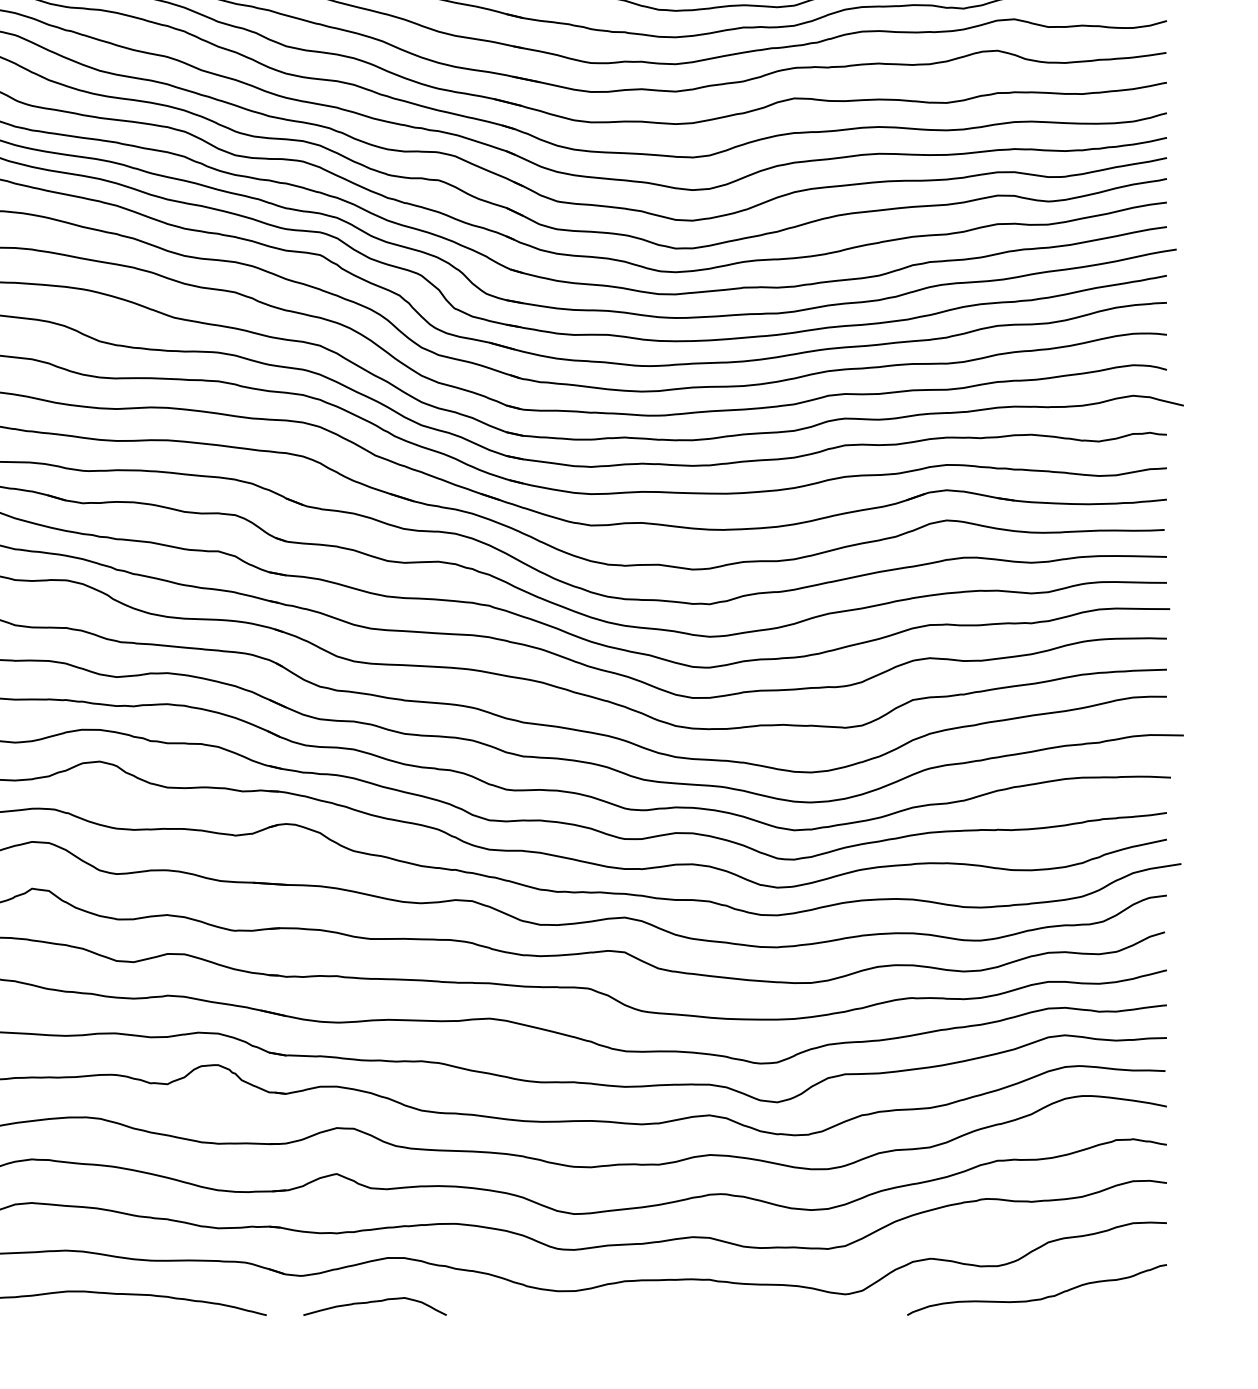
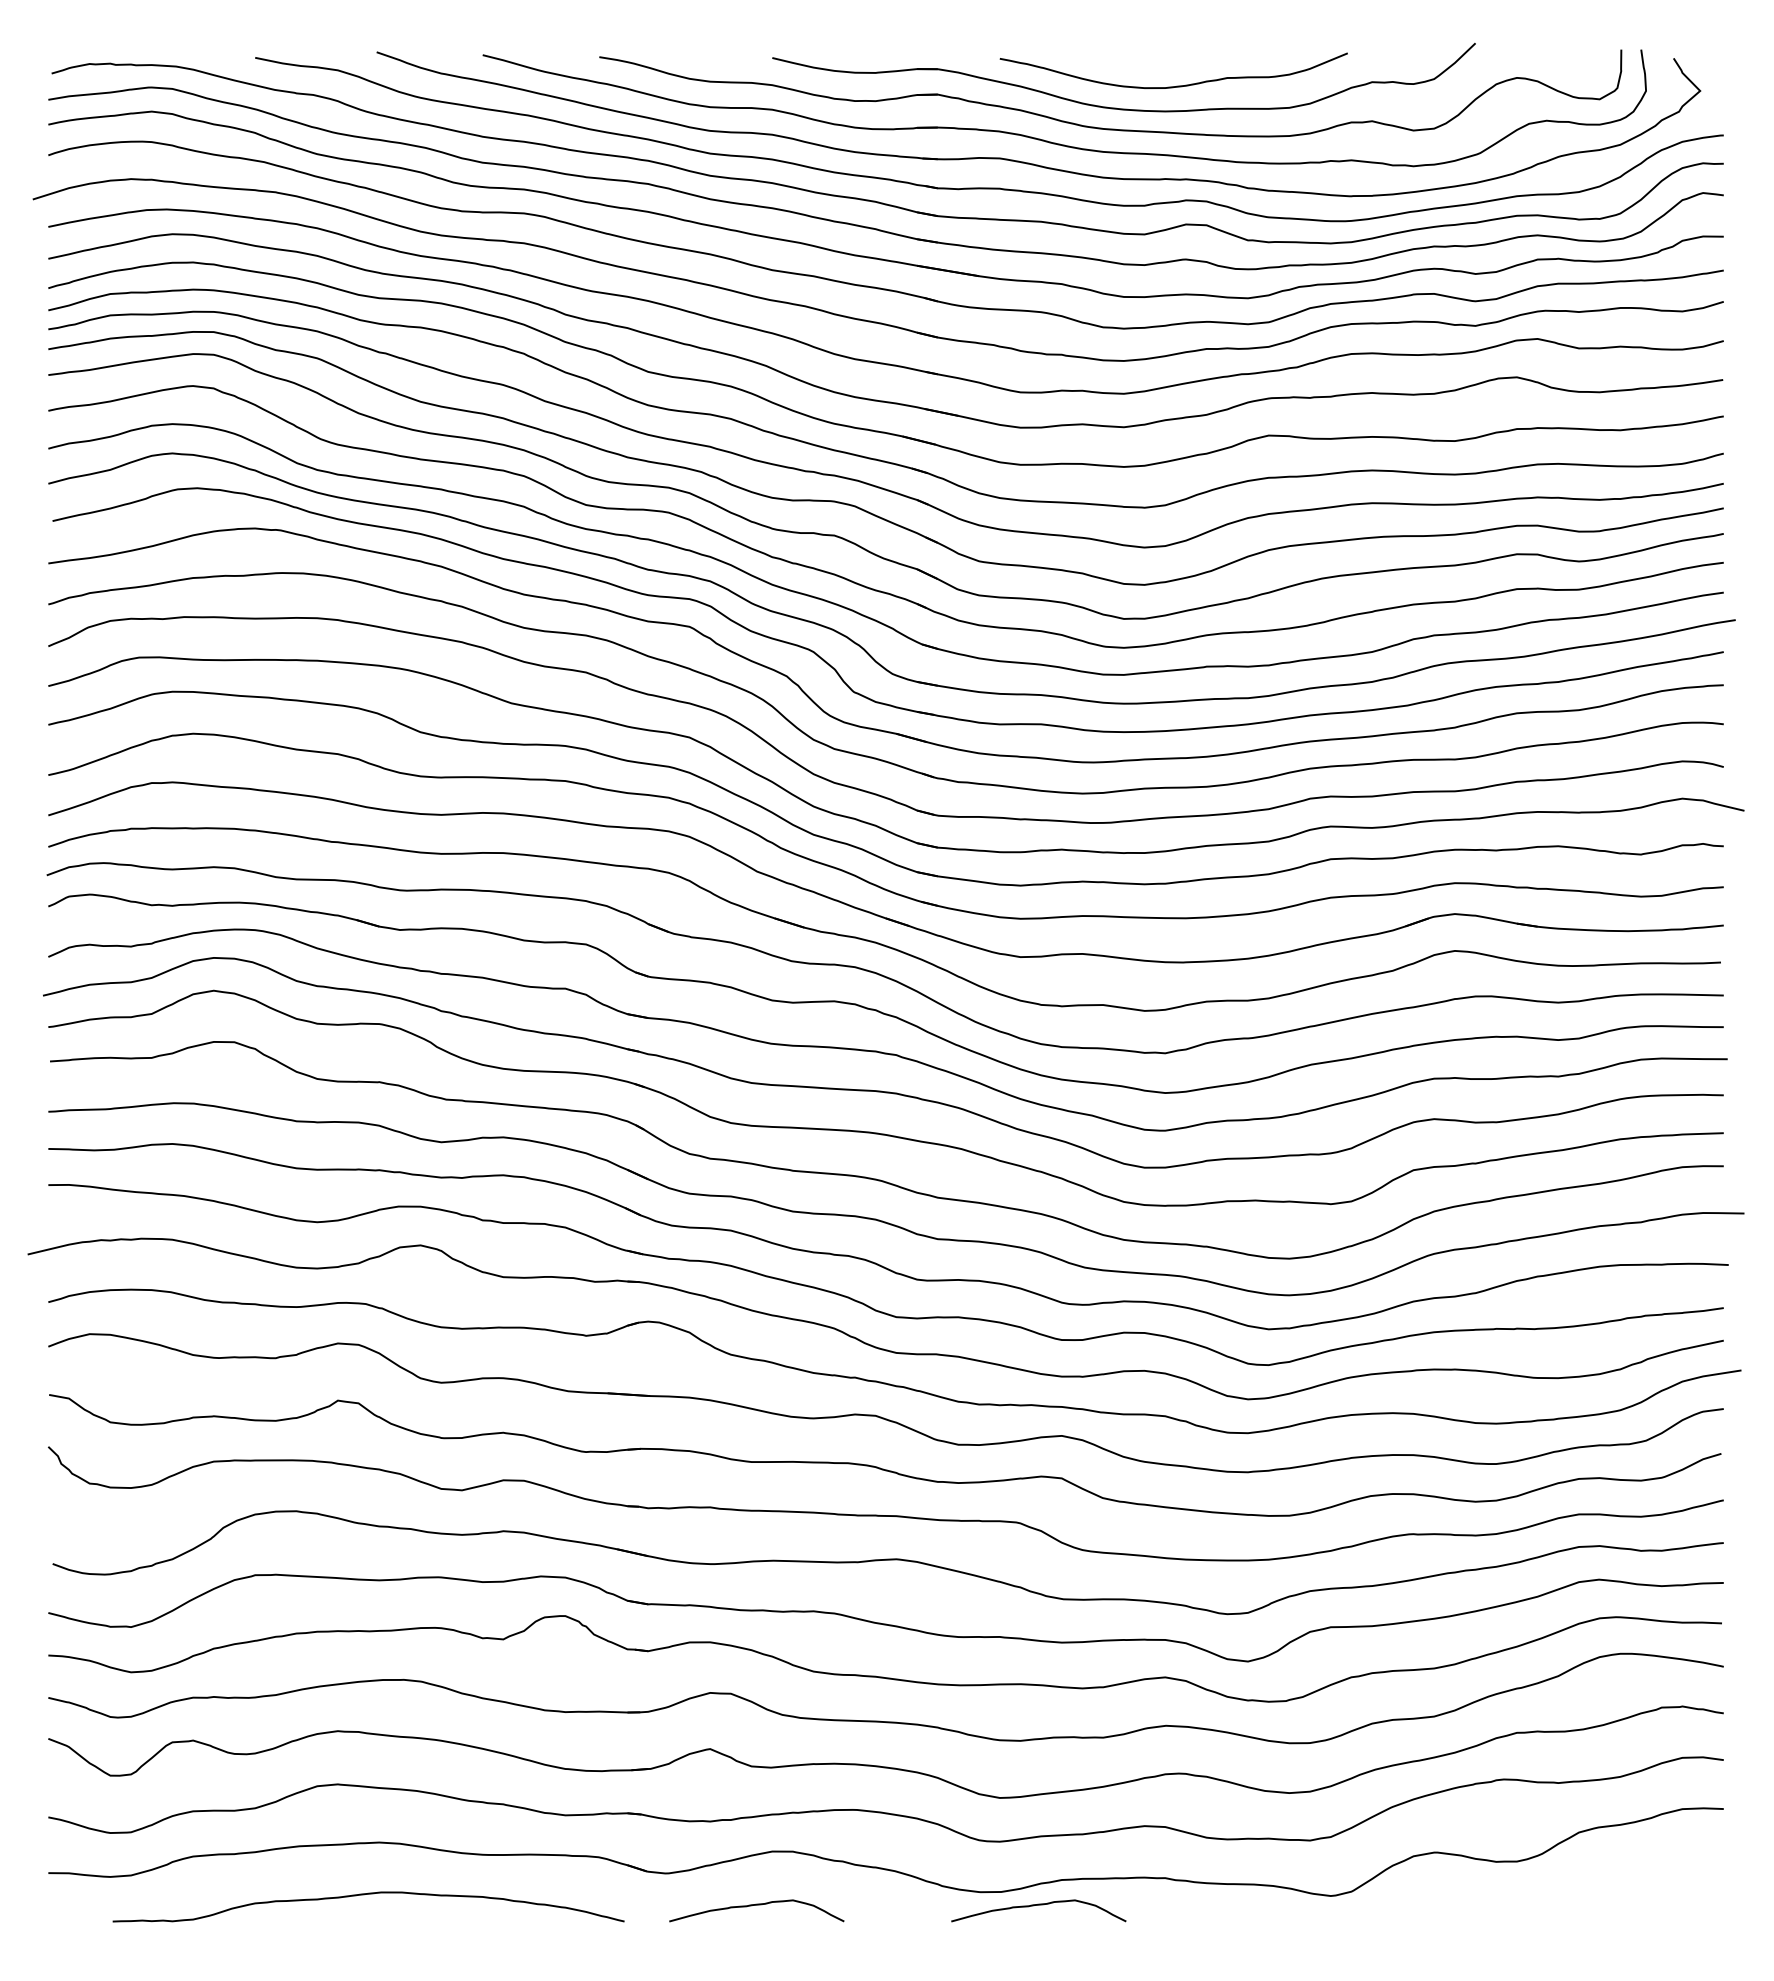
curve: (1036, 1298) -> (1564, 1901), removed
curve: (605, 1302) -> (1038, 1905), added

